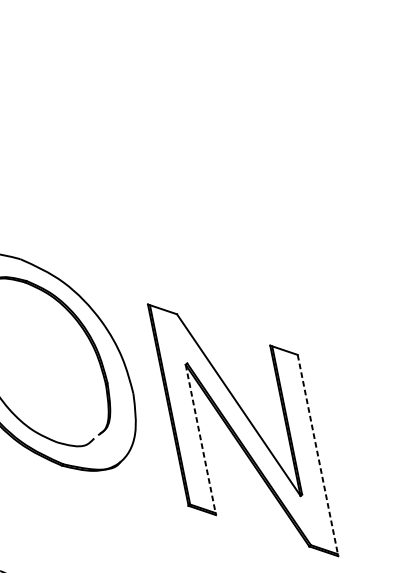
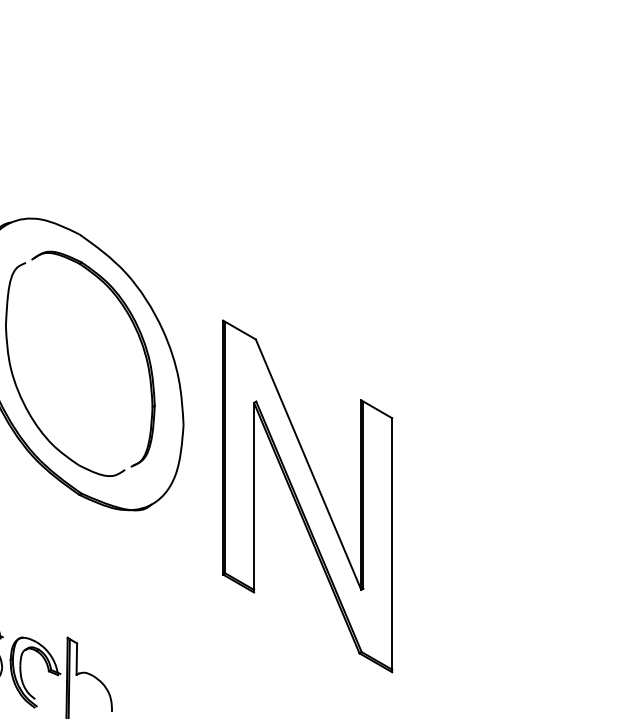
line: (201, 439) -> (254, 497), dashed -> solid
line: (318, 455) -> (392, 545), dashed -> solid

